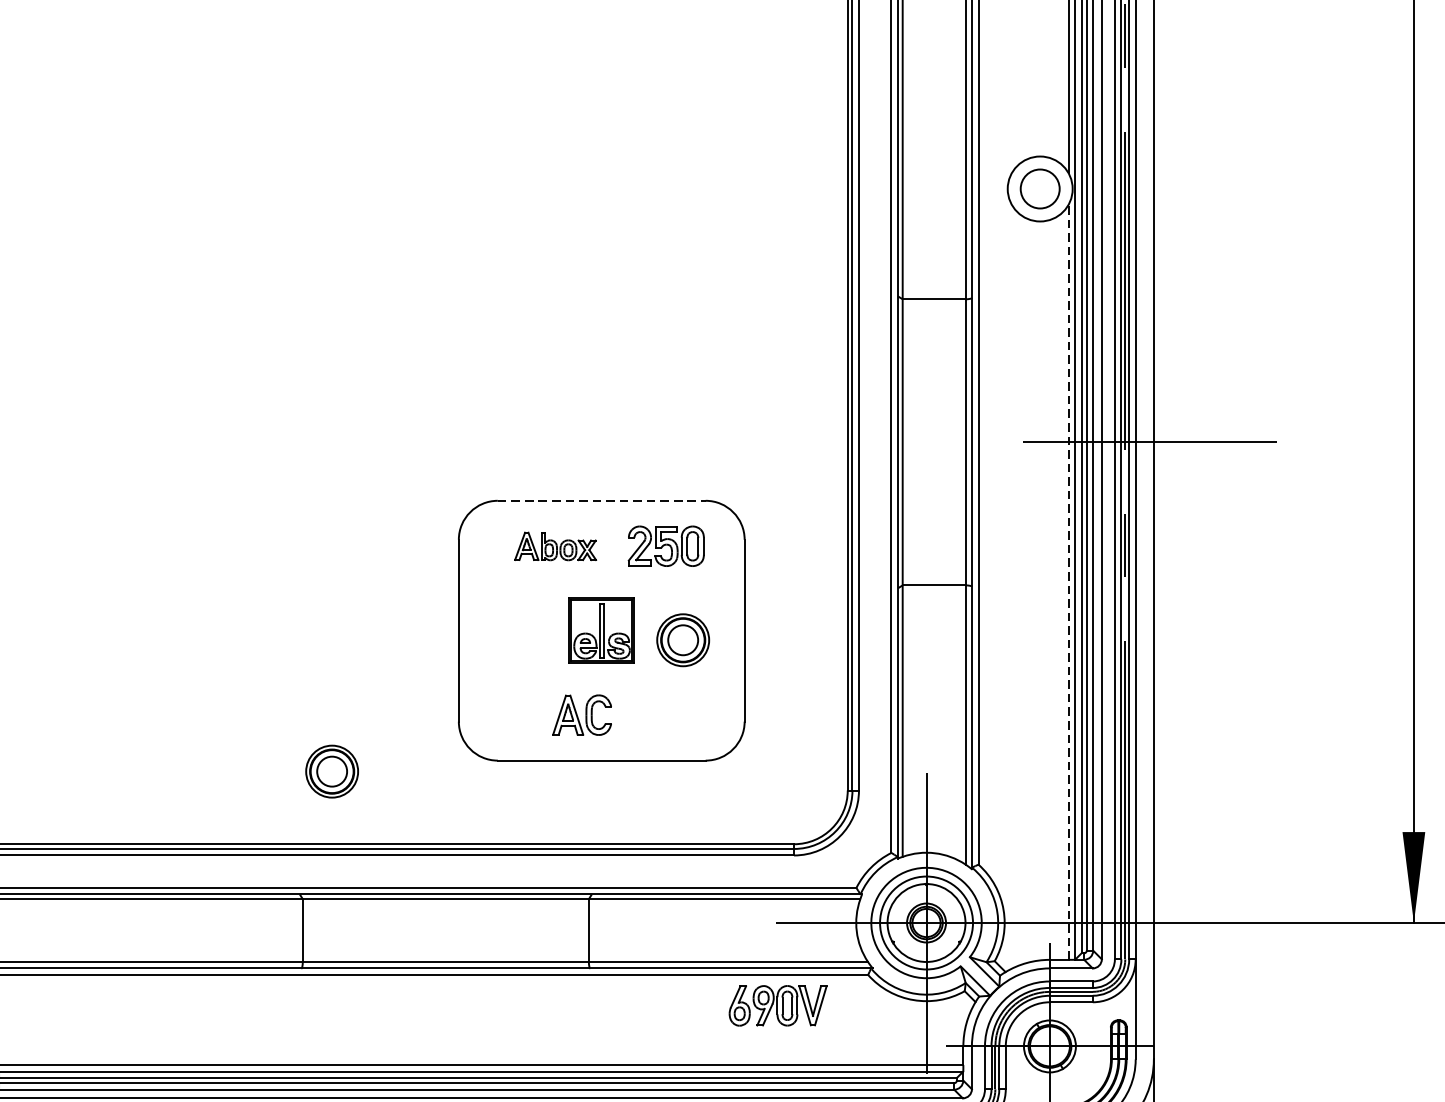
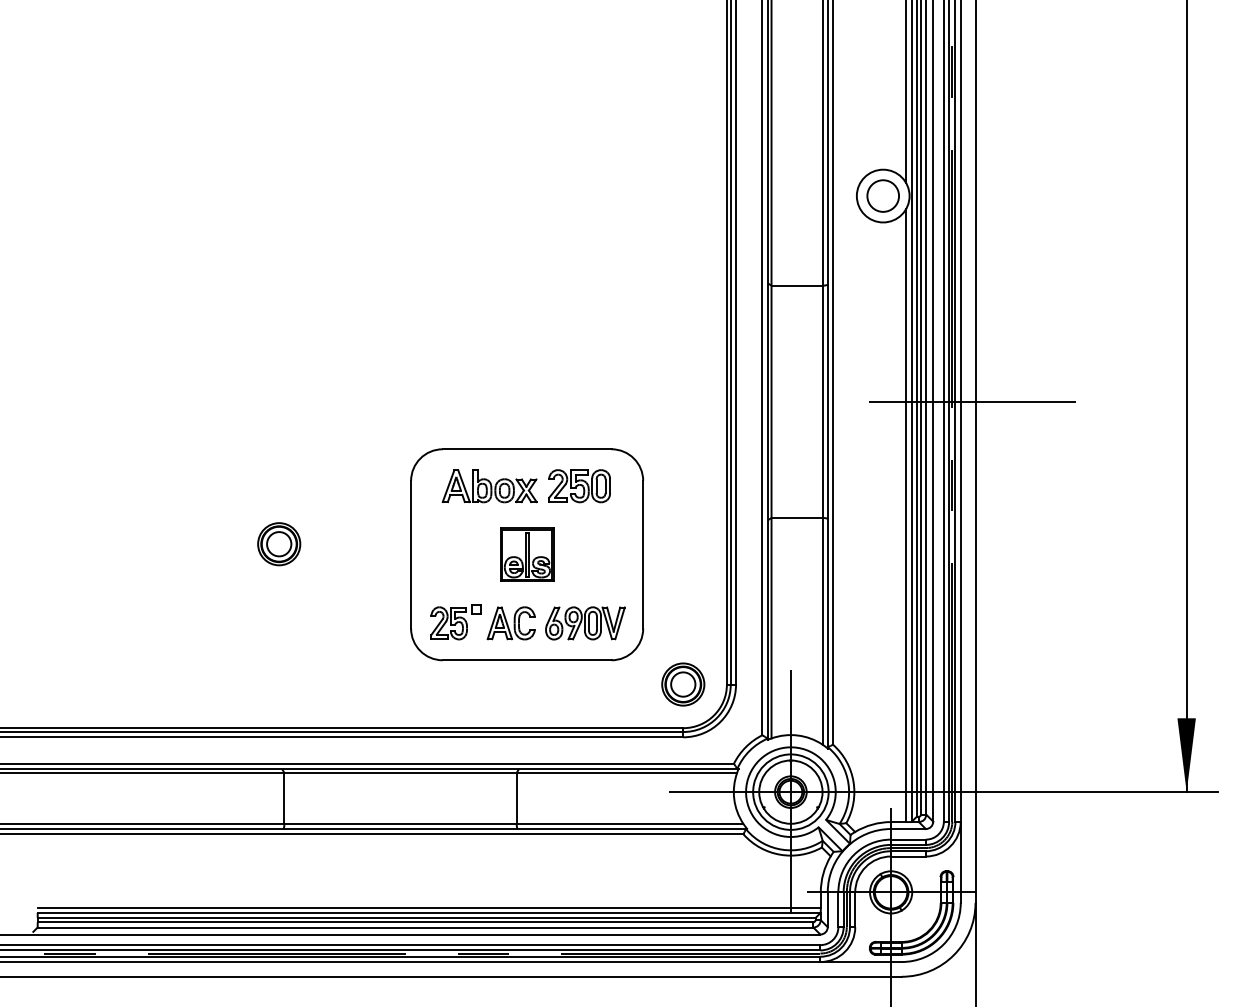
line: (602, 501) -> (527, 449), dashed -> solid
part: (555, 546) -> (489, 486), size x1.43
line: (1068, 582) -> (906, 515), dashed -> solid
part: (683, 640) -> (683, 684), moved
part: (513, 714) -> (455, 622), added
part: (332, 771) -> (279, 544), moved
part: (778, 1005) -> (585, 623), moved

